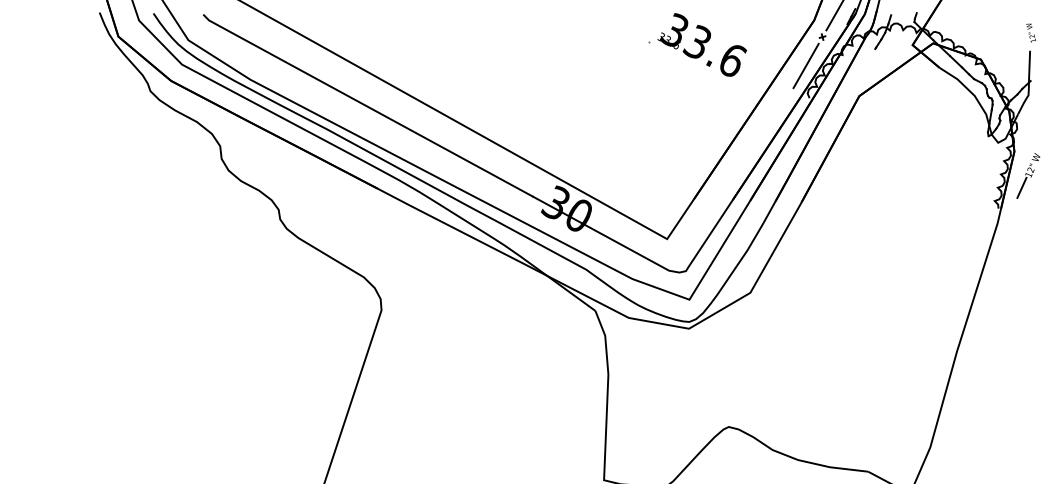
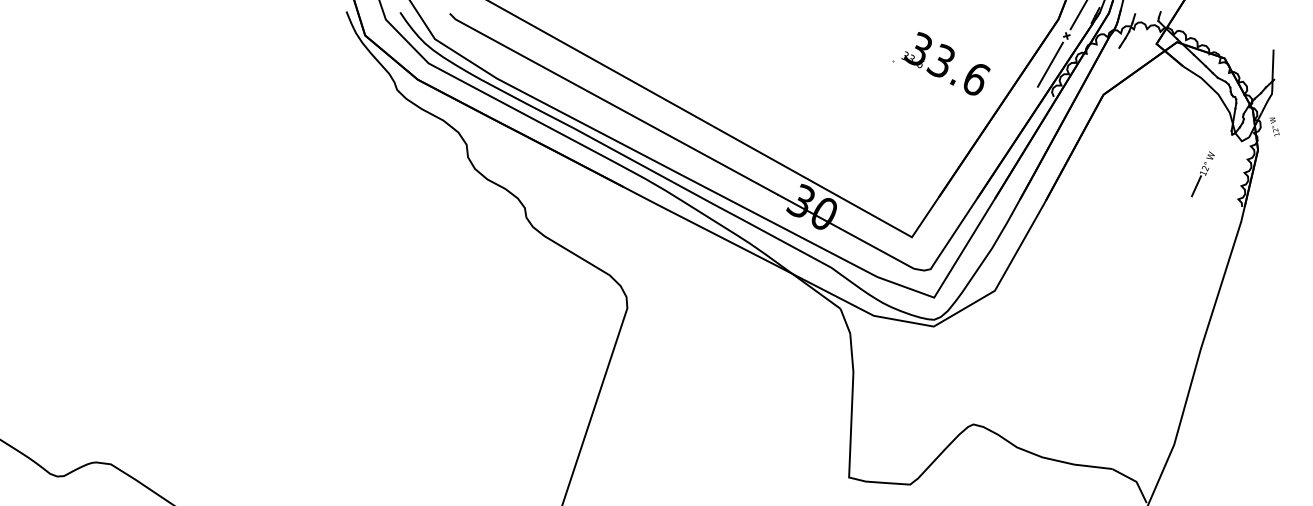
text: (1030, 32) -> (1274, 126), moved
part: (697, 44) -> (941, 63), moved
part: (1027, 176) -> (1202, 174), moved

